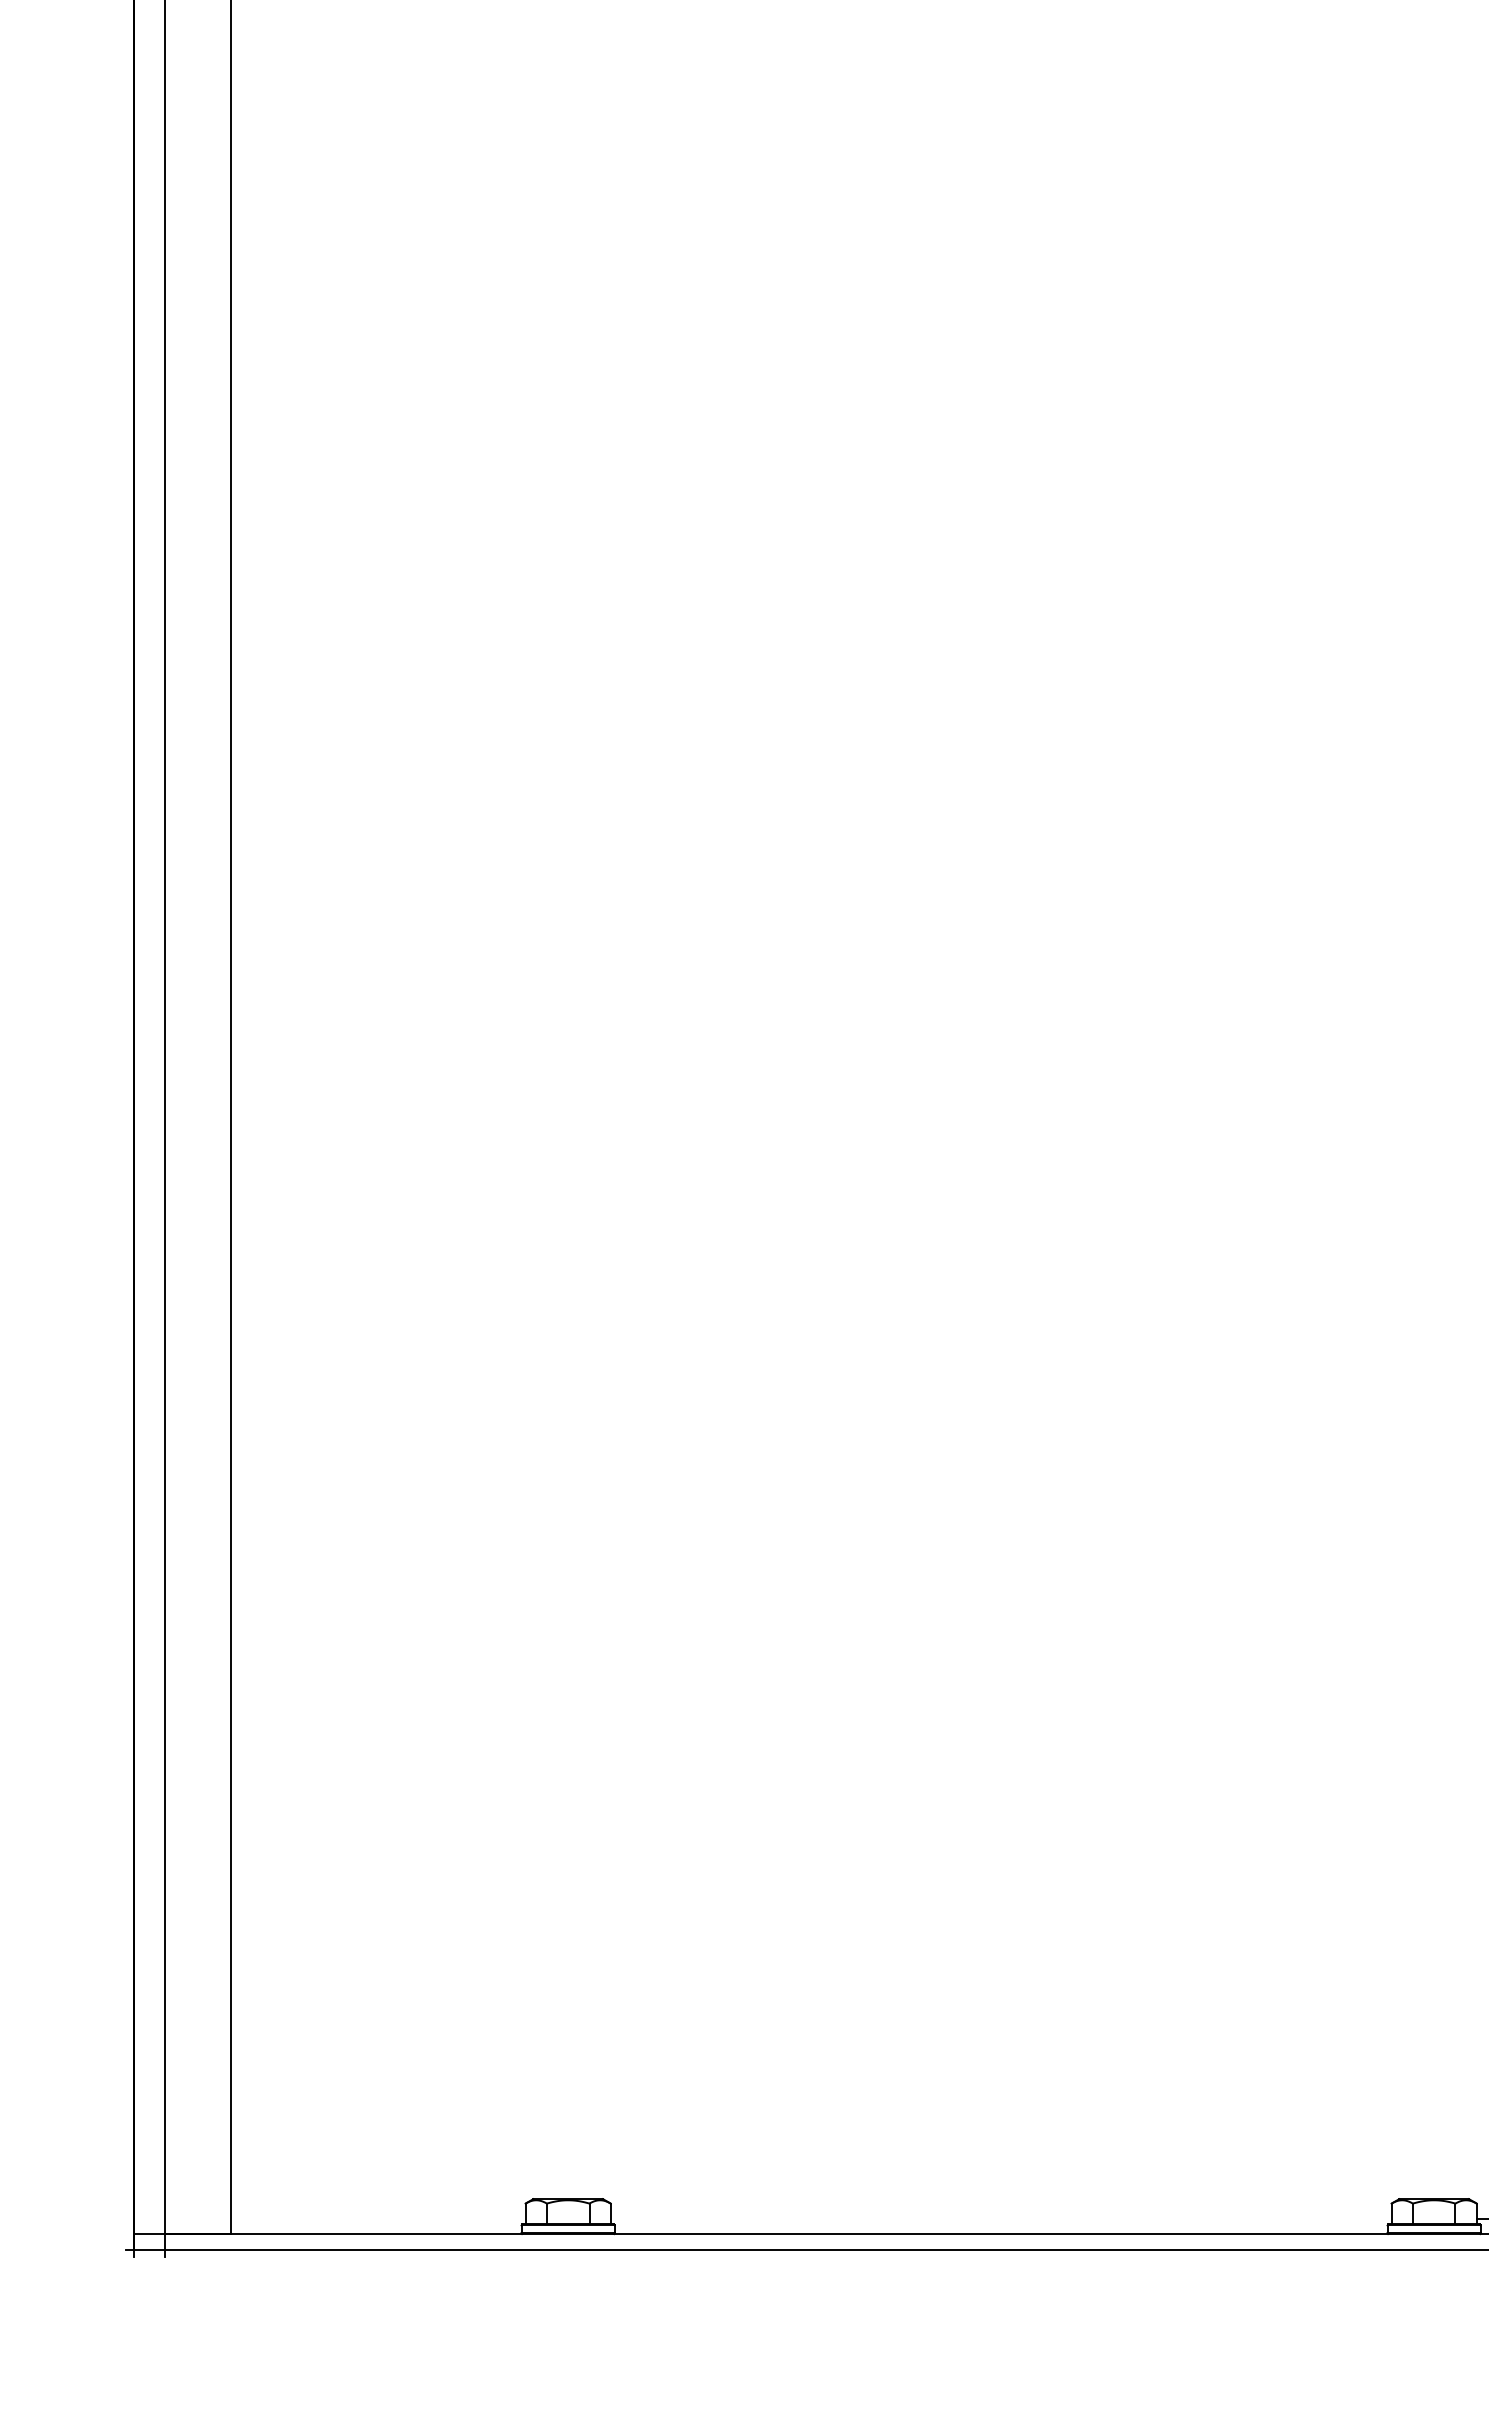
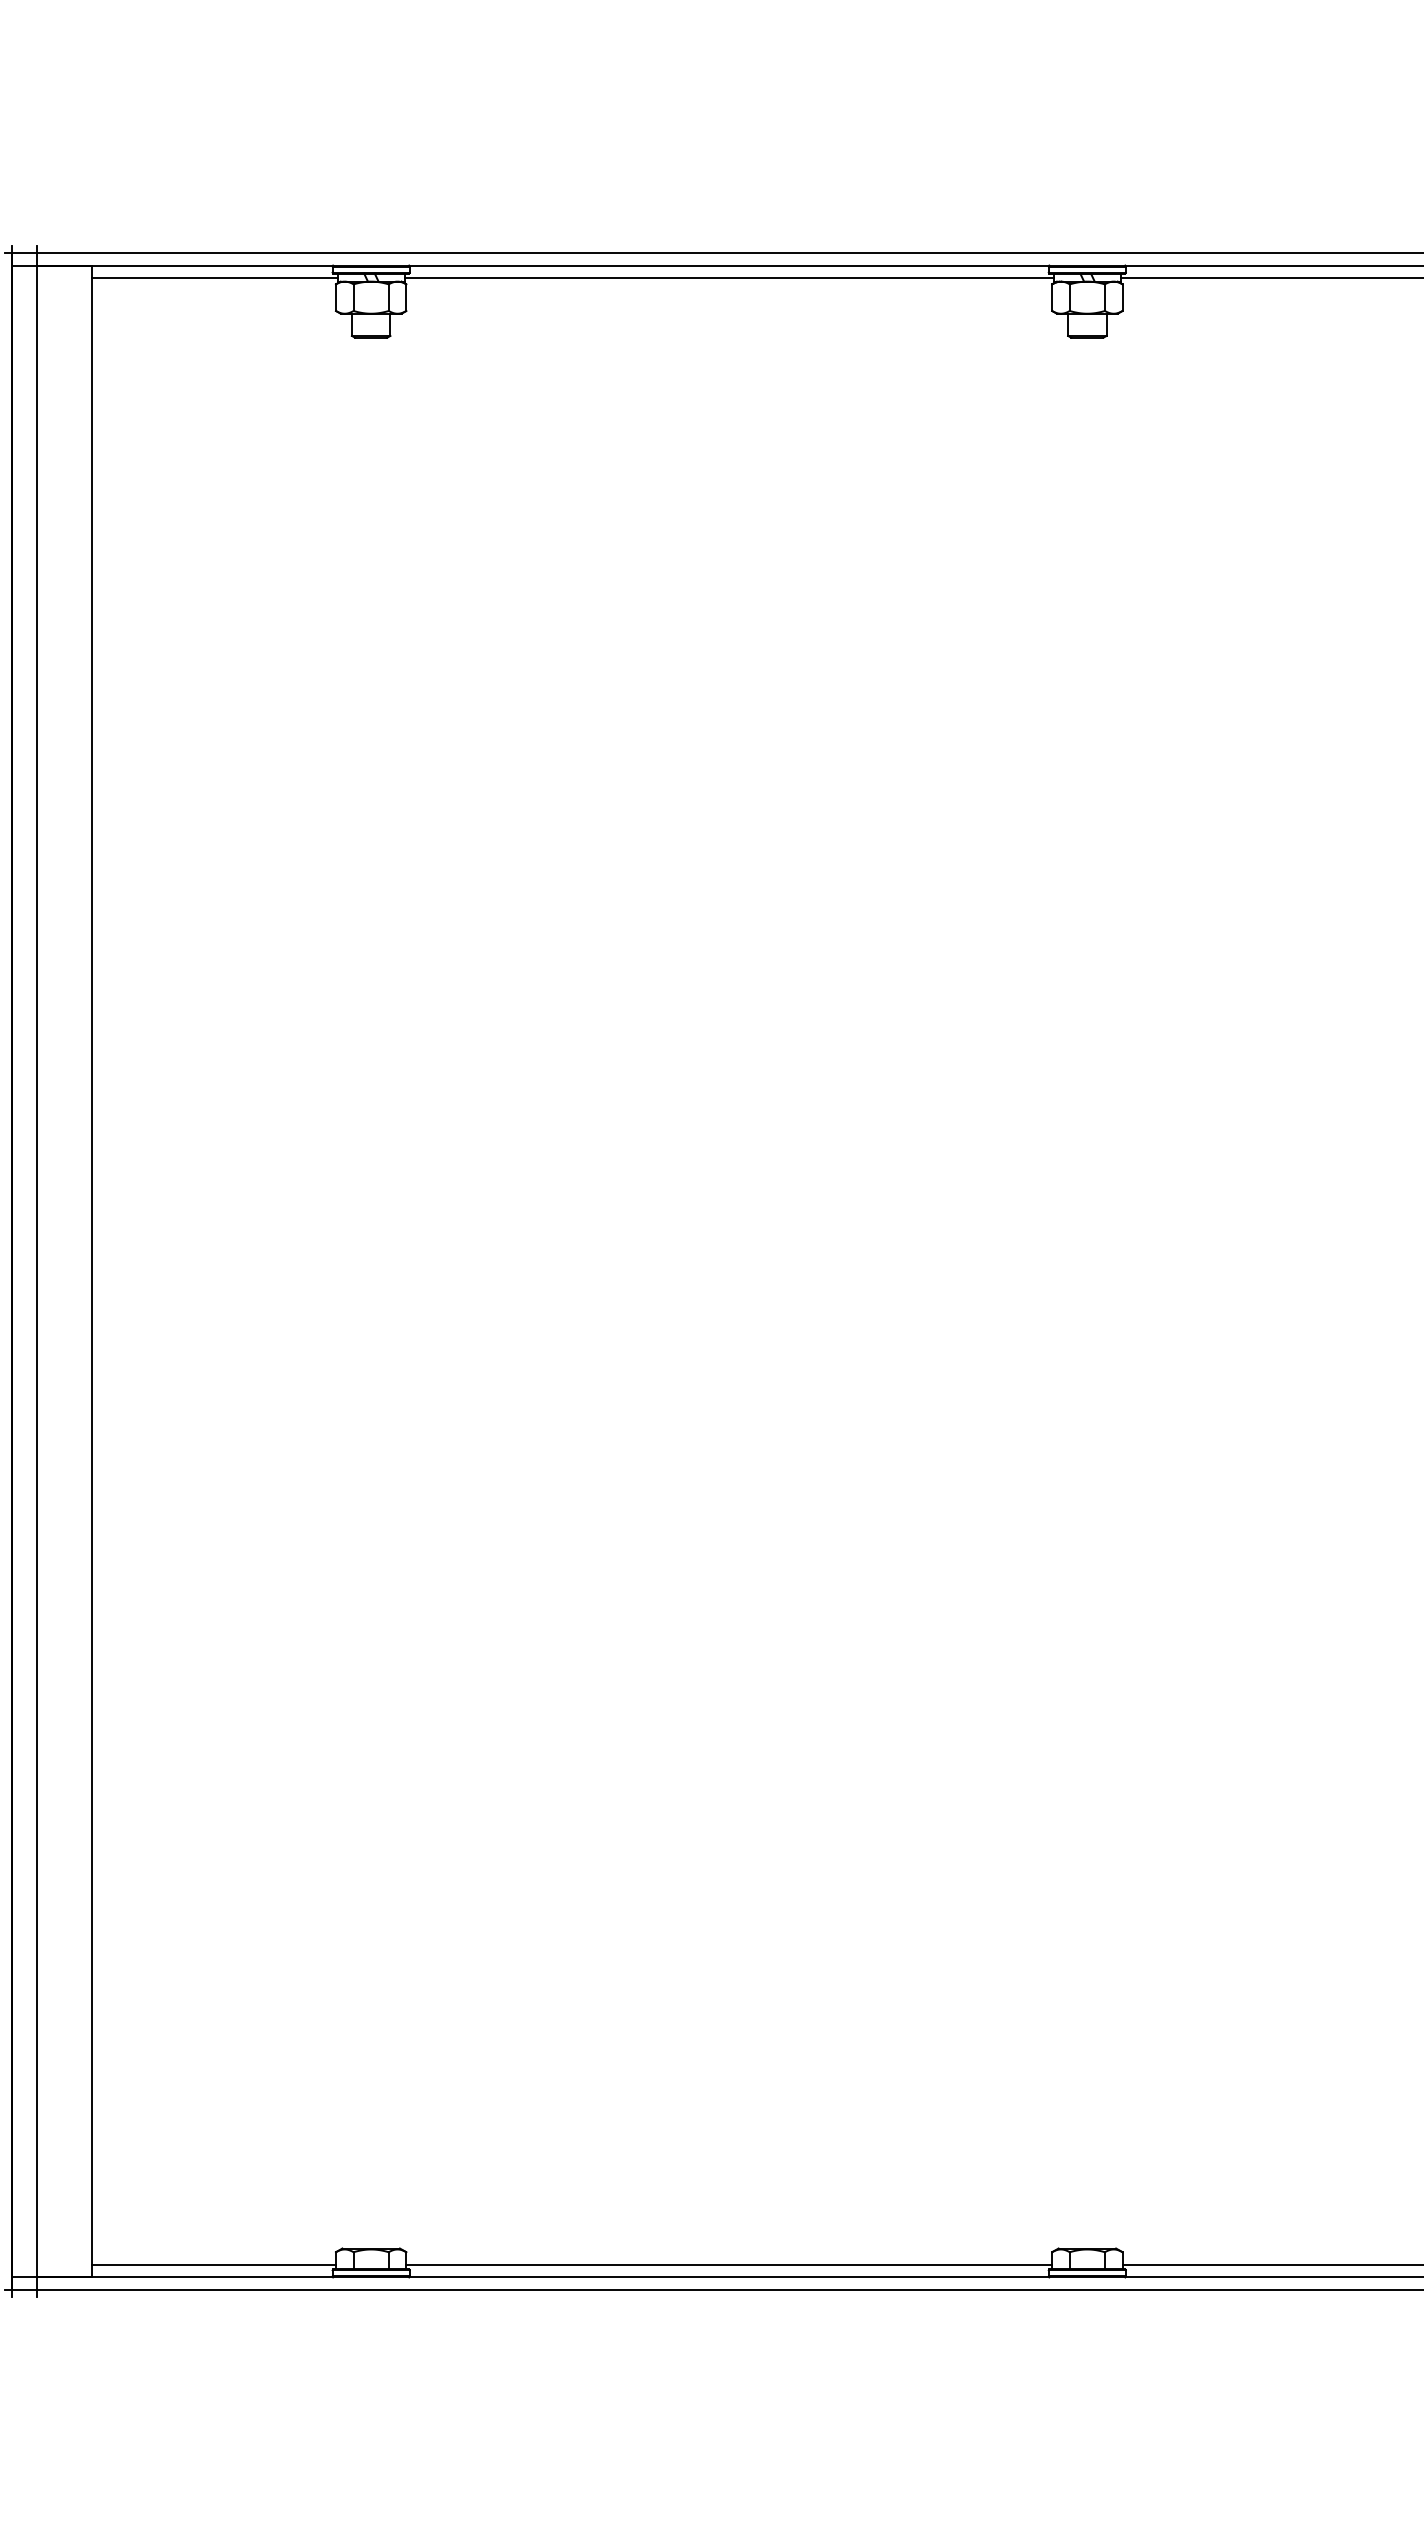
line: (377, 2218) -> (213, 2264), added
line: (1001, 2218) -> (729, 2264), added

